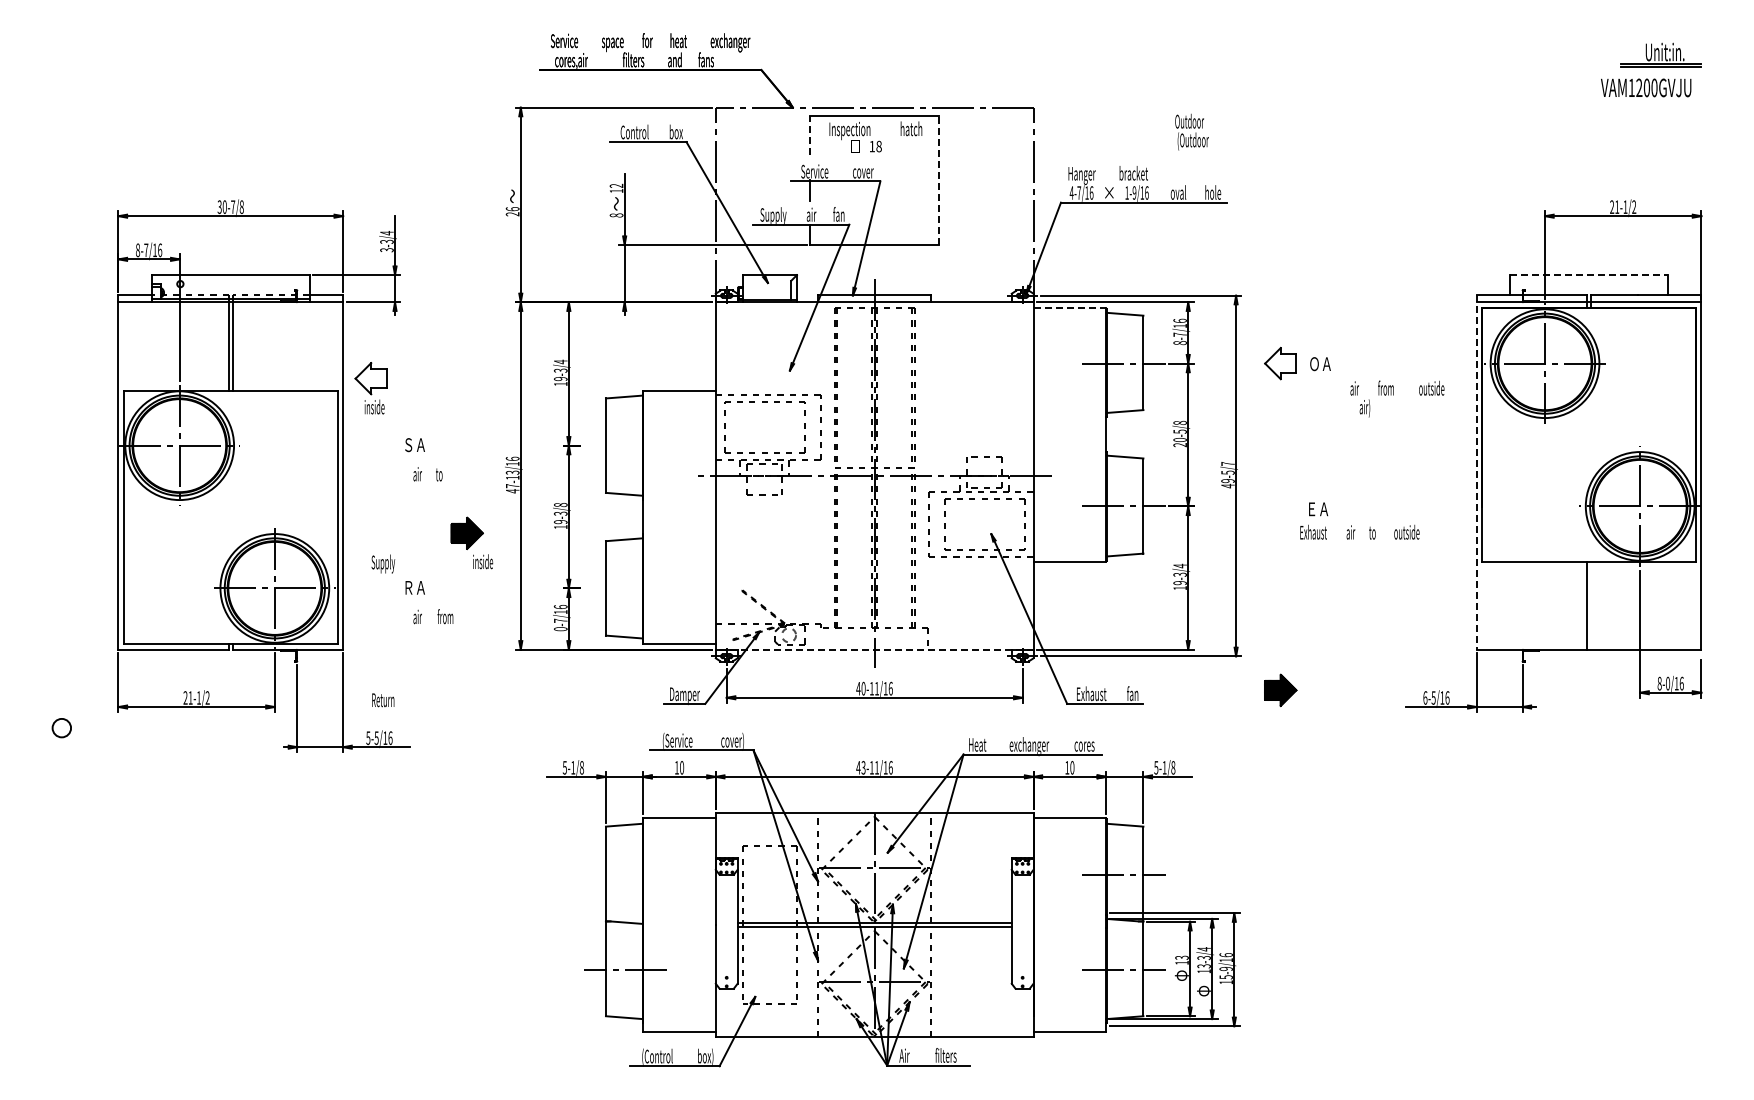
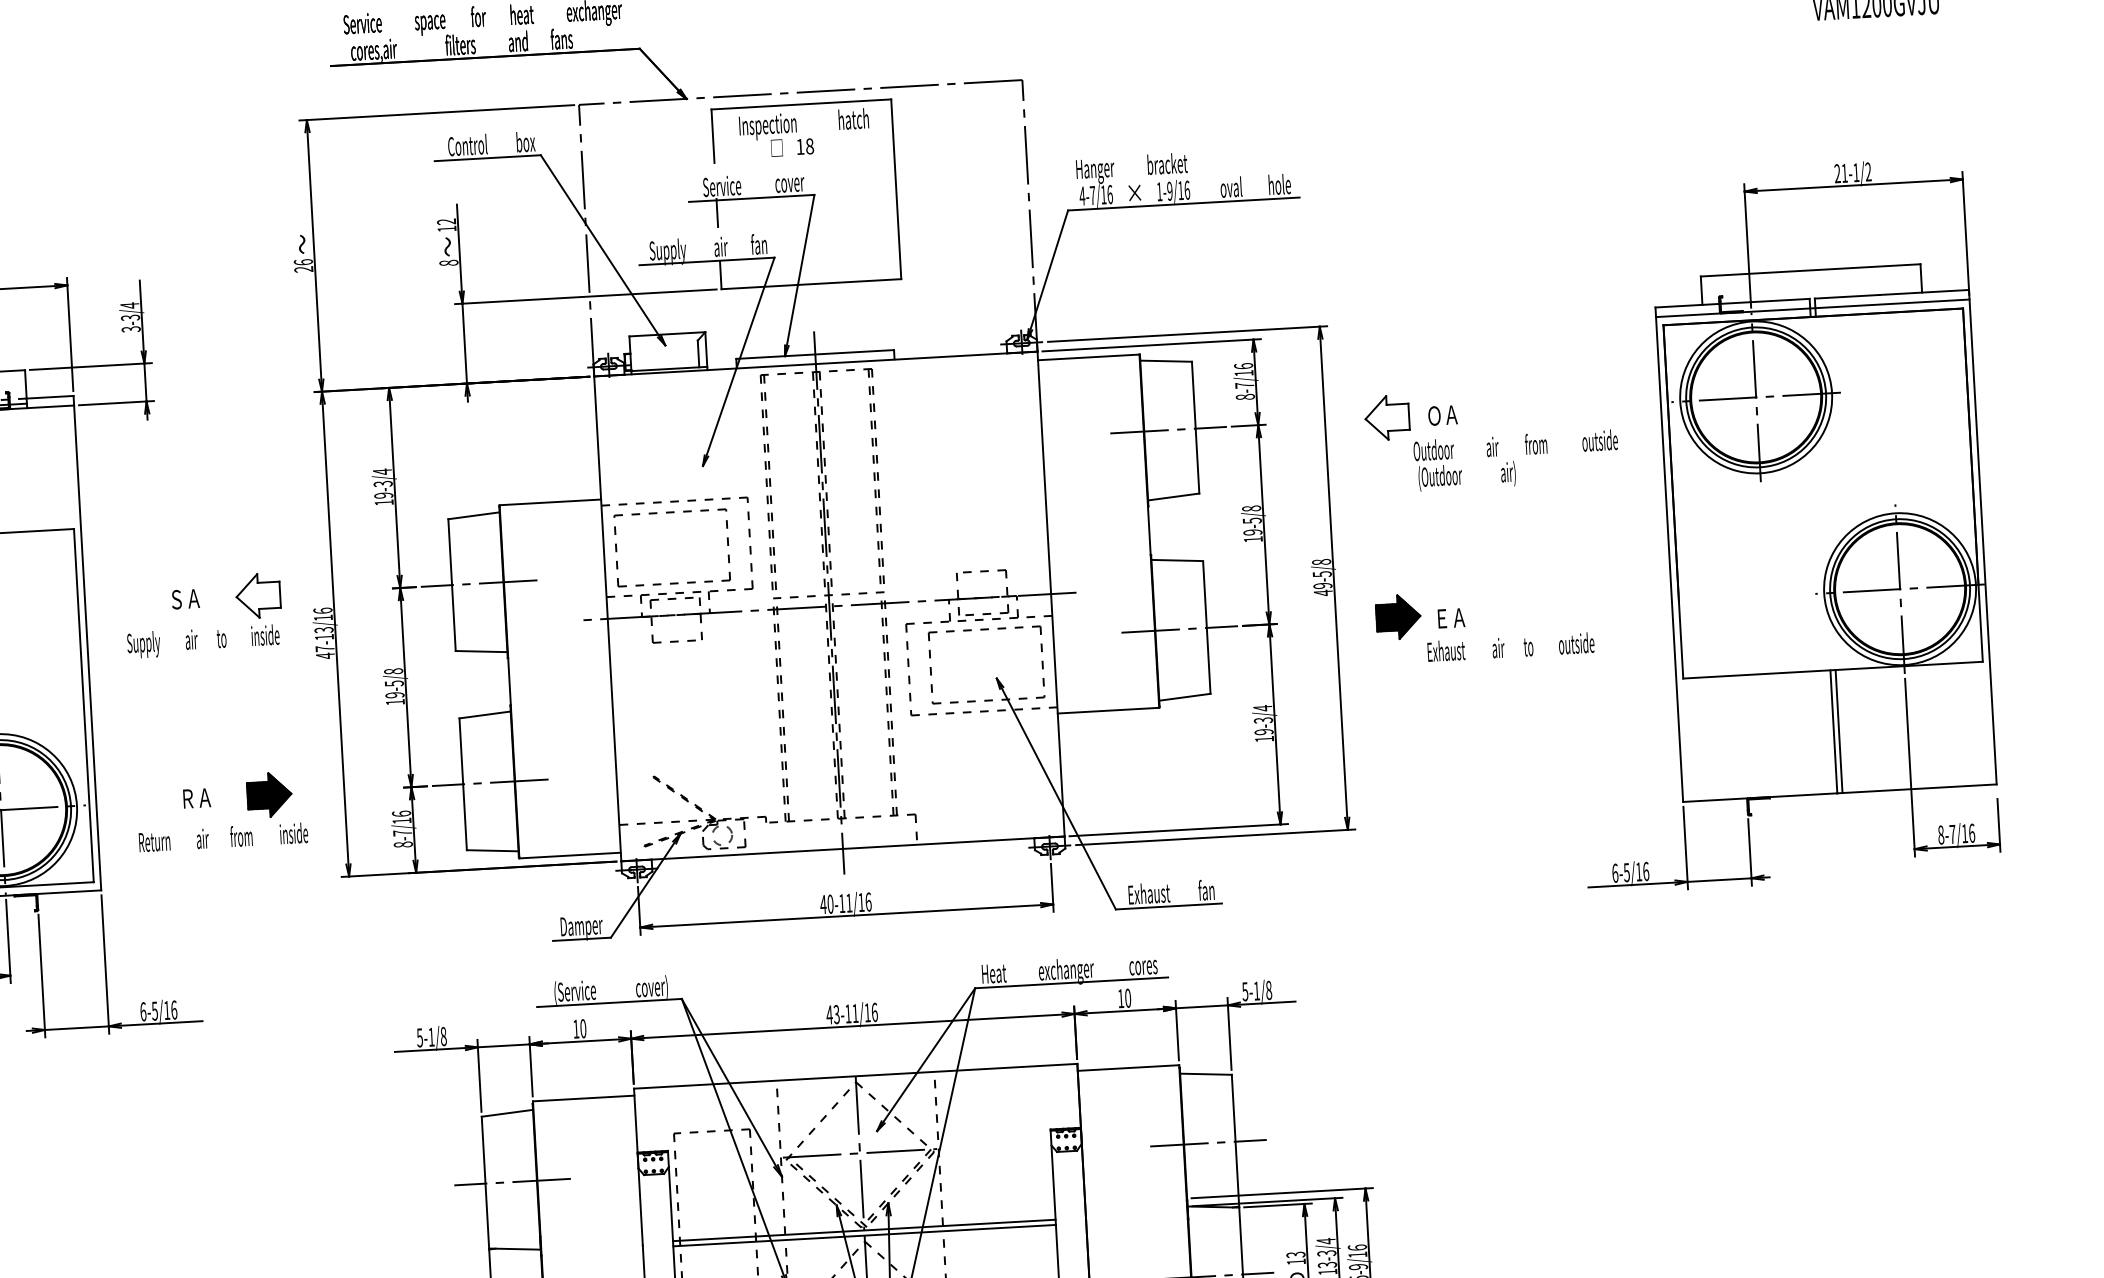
text: (1191, 131) -> (1437, 463), moved
line: (810, 134) -> (713, 134), dashed -> solid
line: (939, 180) -> (896, 189), dashed -> solid
line: (1589, 275) -> (1811, 270), dashed -> solid
line: (1070, 308) -> (1089, 357), dashed -> solid
part: (370, 388) -> (258, 609), moved
text: (1179, 442) -> (1252, 535), 20-5/8 -> 19-5/8
line: (625, 445) -> (479, 583), added
text: (1227, 463) -> (1320, 561), 49-5/7 -> 49-5/8
line: (1476, 473) -> (1669, 556), dashed -> solid
text: (560, 513) -> (393, 683), 19-3/8 -> 19-5/8
part: (471, 542) -> (276, 807), moved
text: (383, 563) -> (143, 644), moved
line: (625, 588) -> (490, 782), added
line: (1590, 605) -> (1838, 731), added
text: (561, 629) -> (404, 845), 0-7/16 -> 8-7/16
line: (874, 649) -> (842, 848), dashed -> solid
text: (1668, 683) -> (1953, 834), 8-0/16 -> 8-7/16
part: (1280, 690) -> (1398, 617), moved
text: (383, 700) -> (155, 842), moved
text: (368, 737) -> (143, 1010), 5-5/16 -> 6-5/16
line: (625, 874) -> (512, 1182), added

